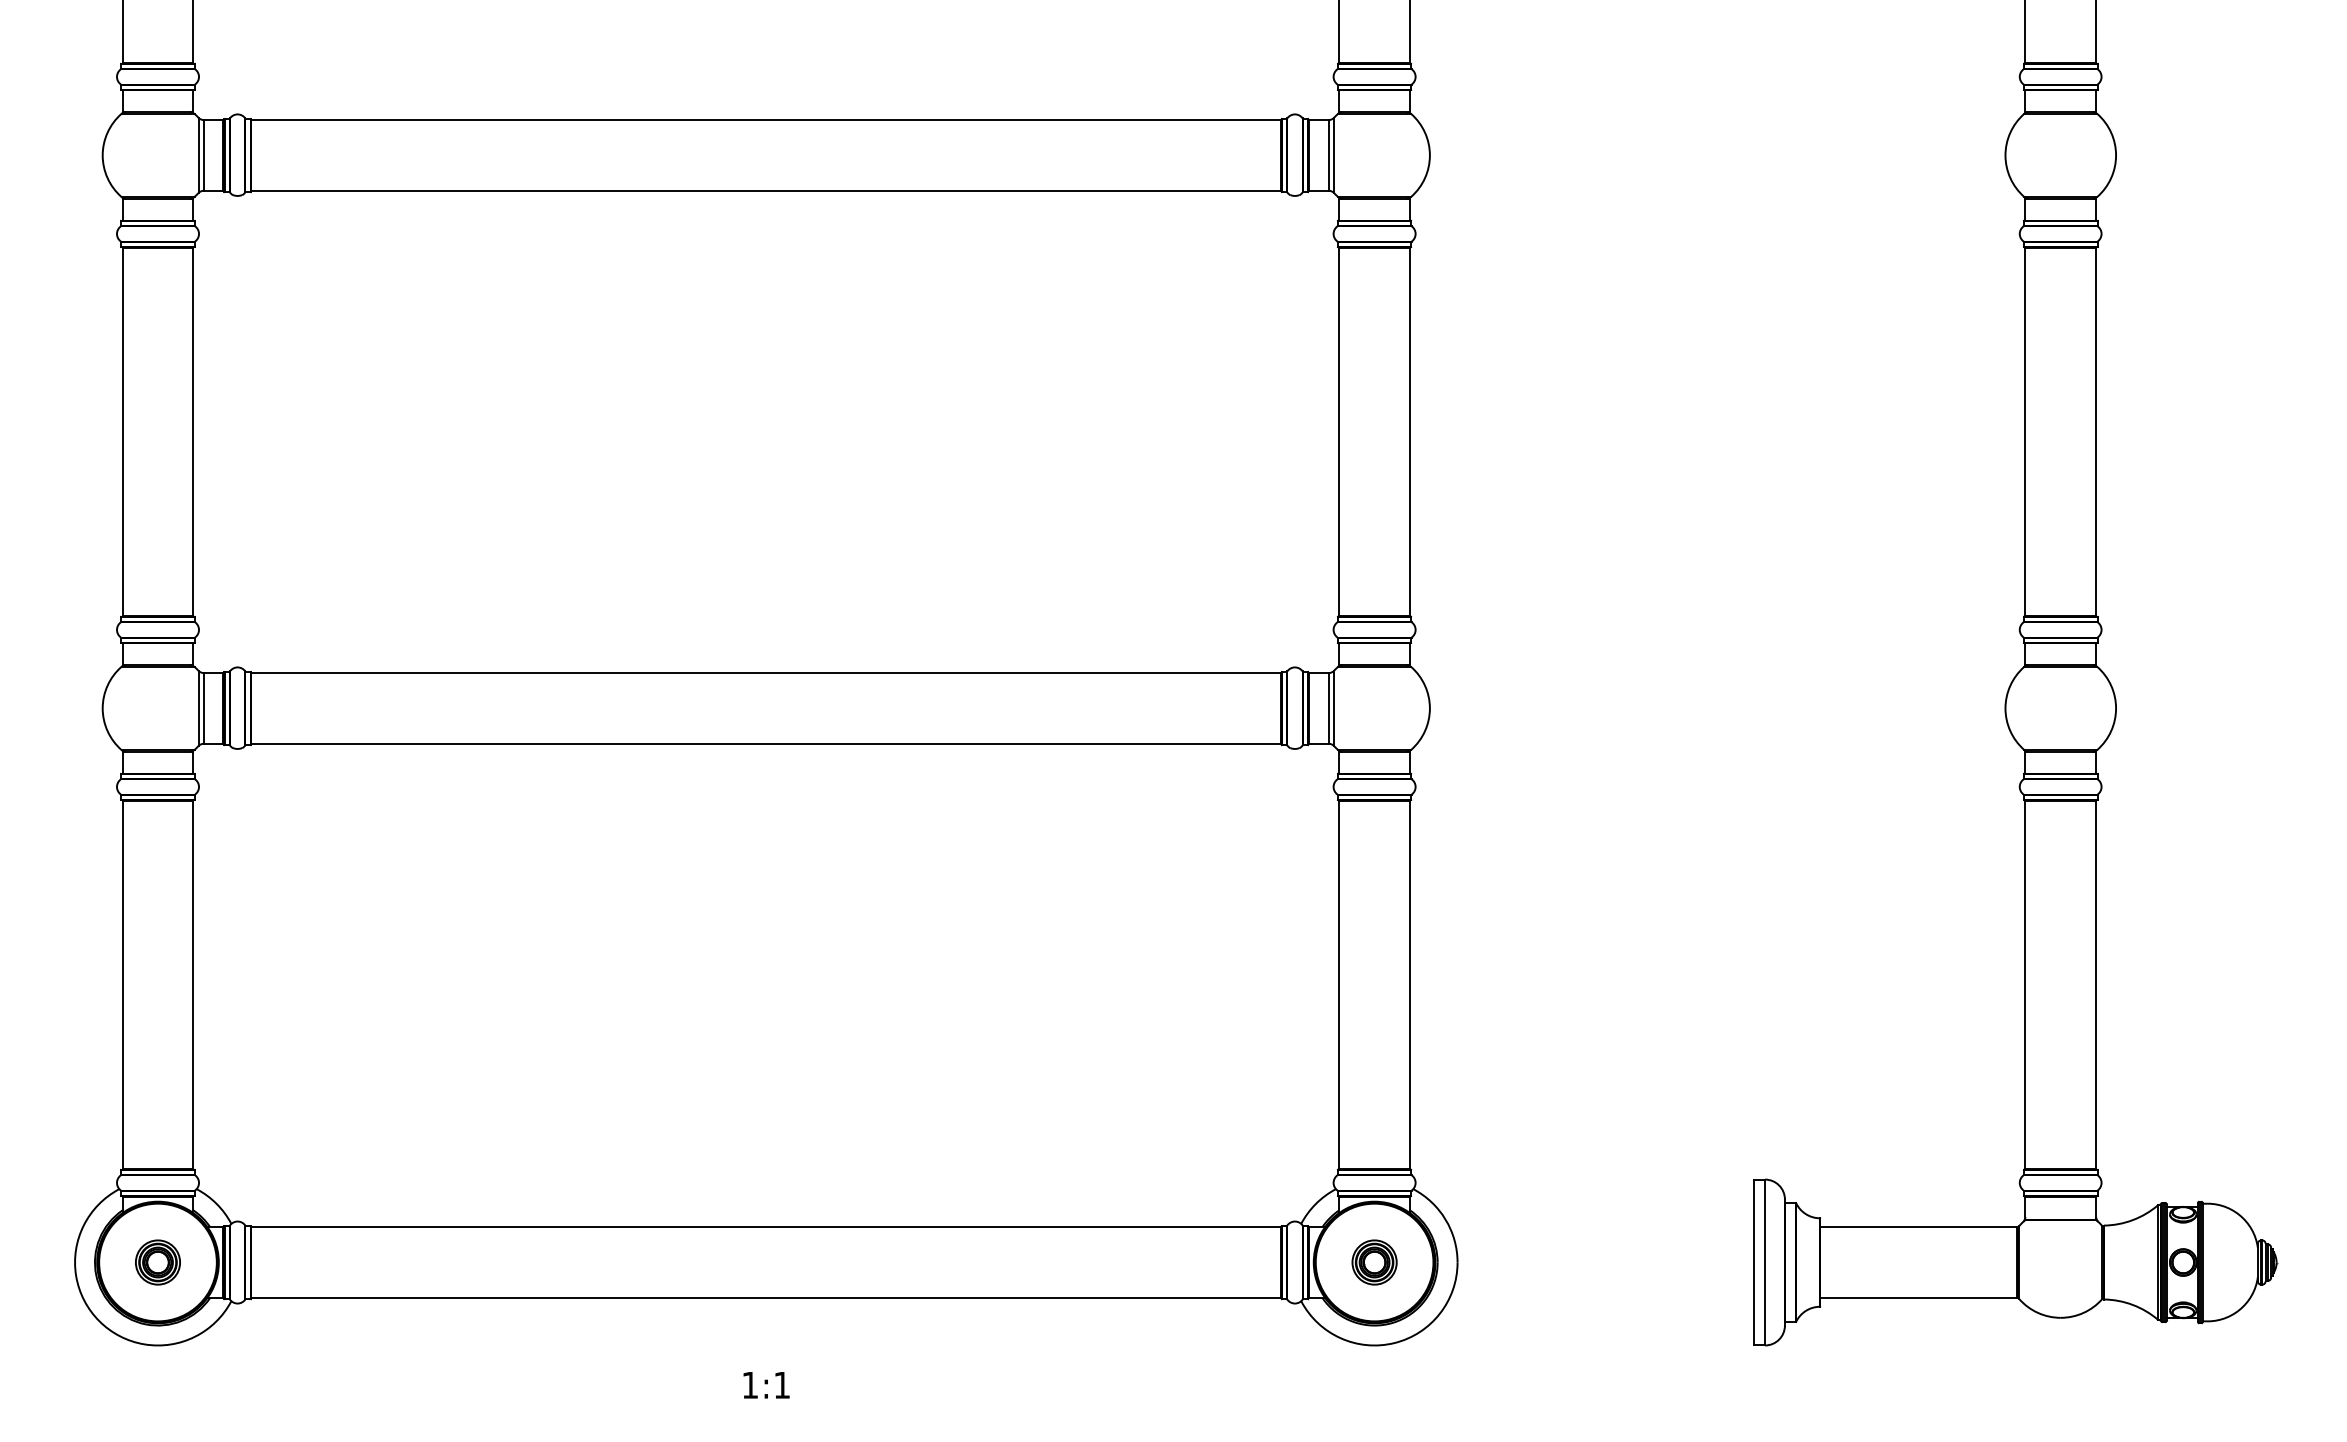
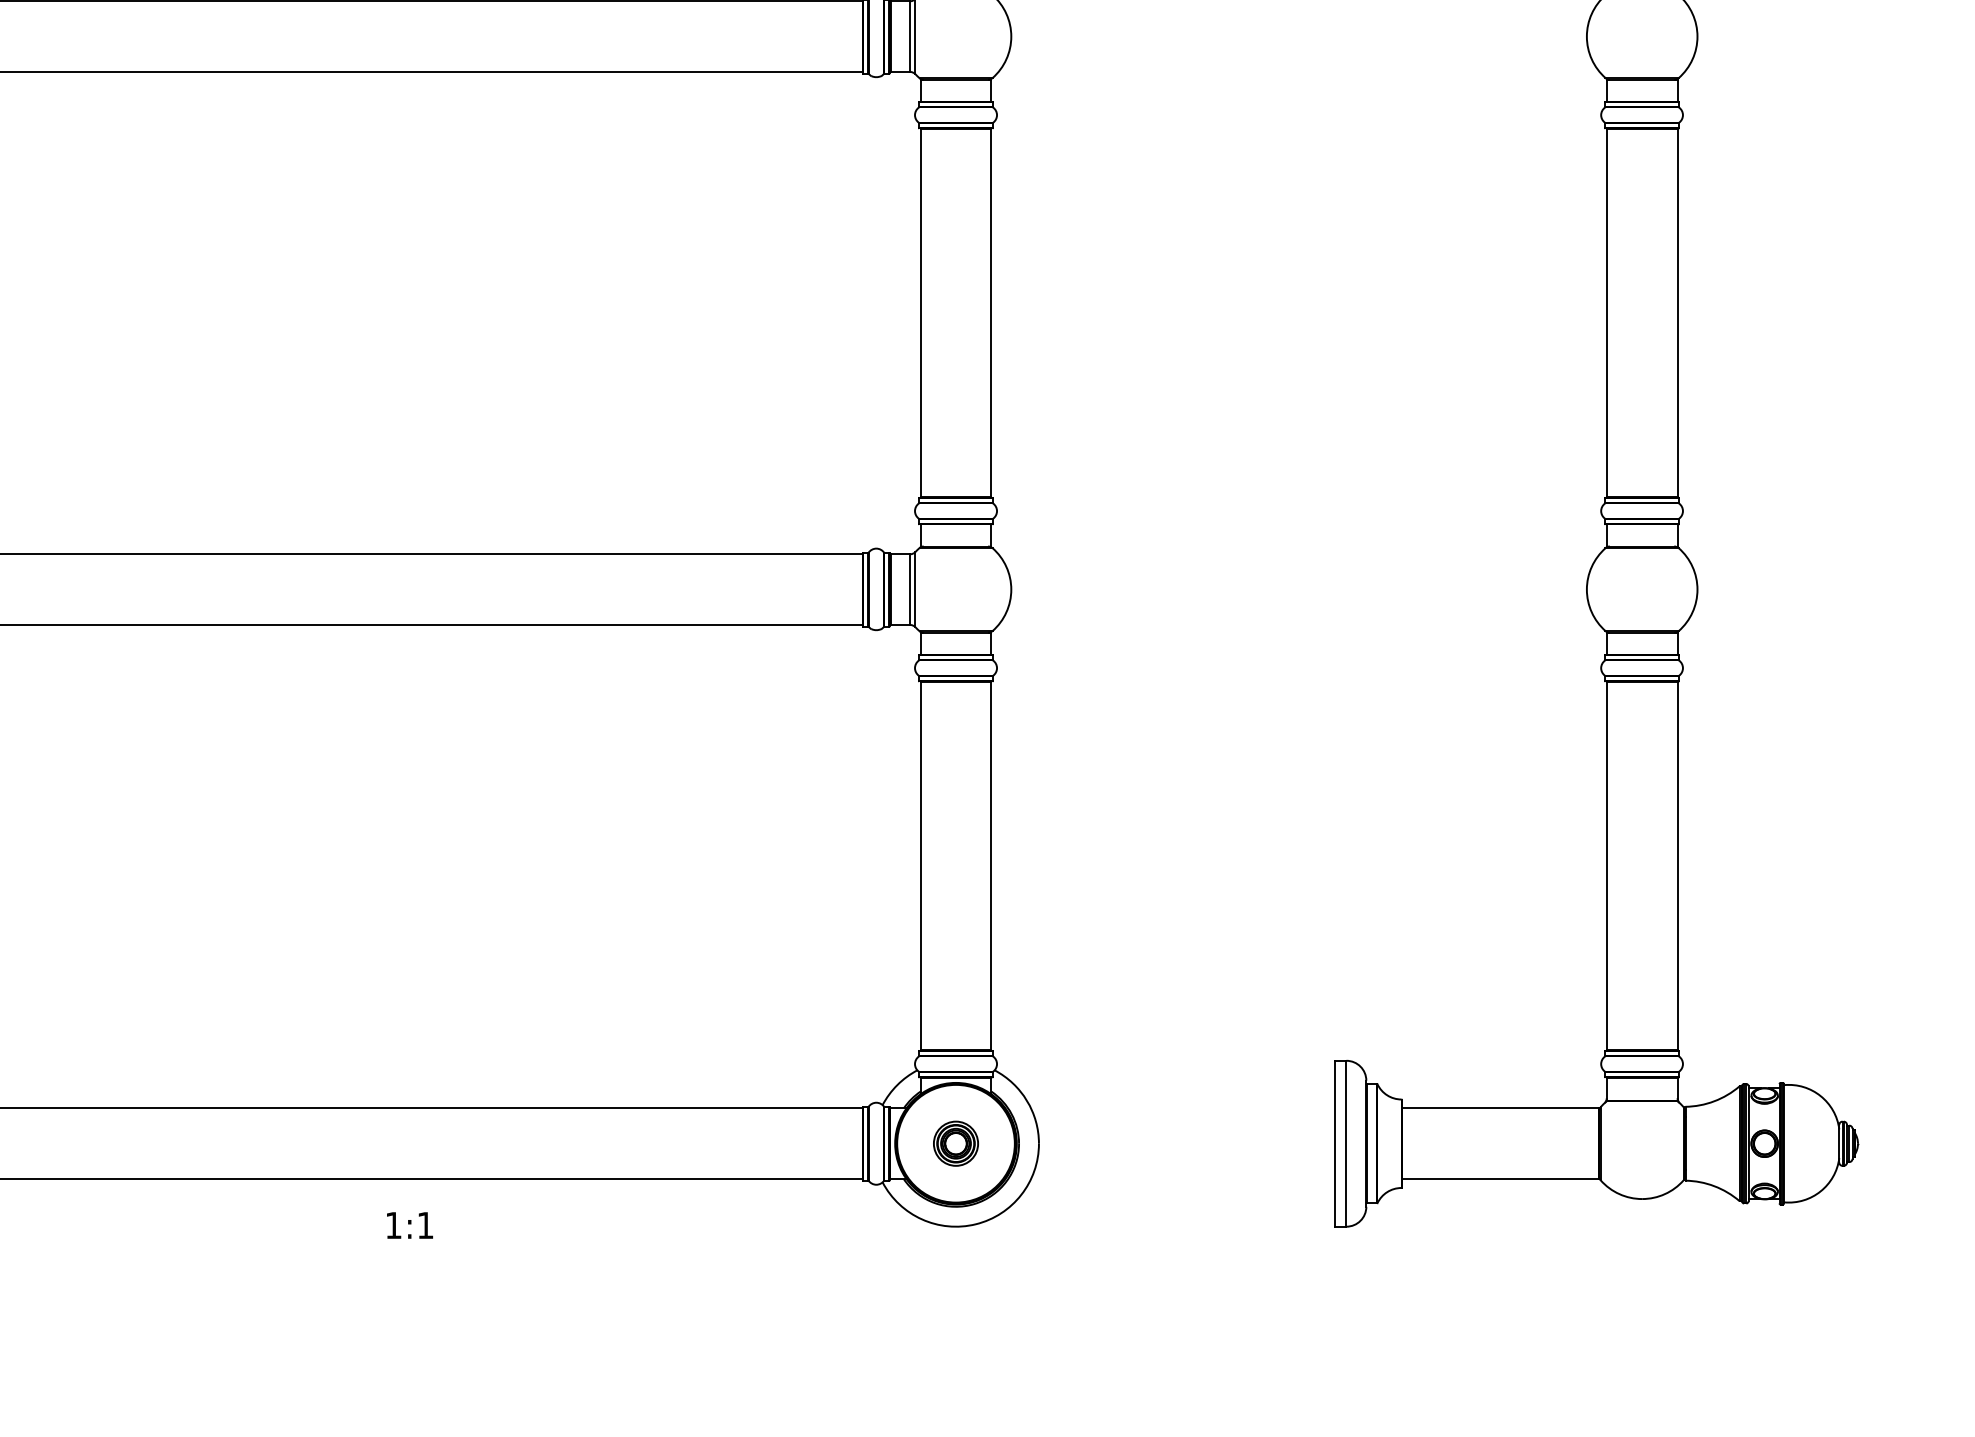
text: (766, 1385) -> (409, 1225), moved

